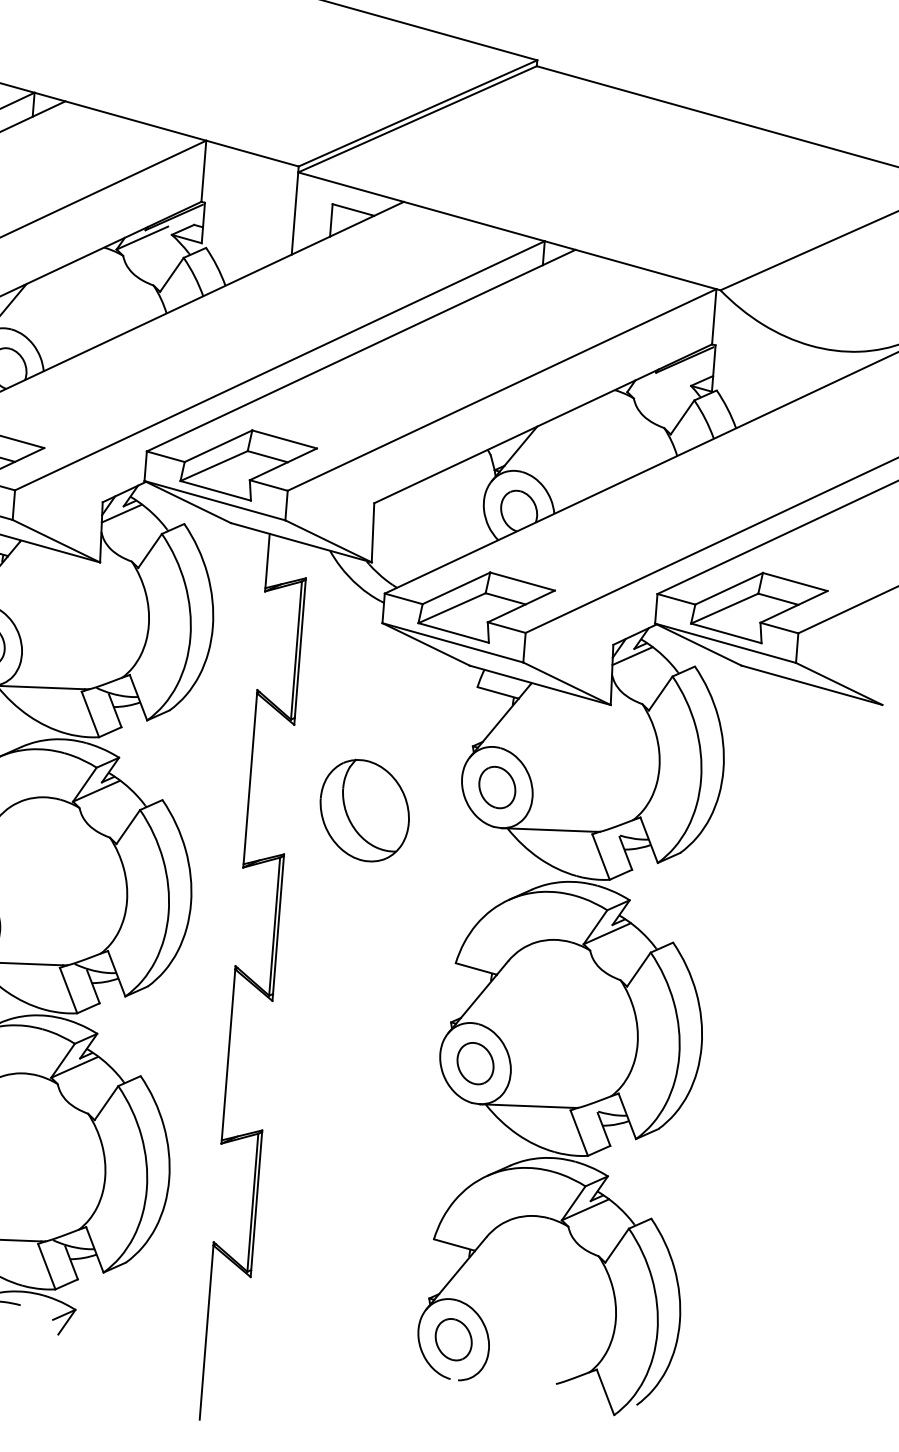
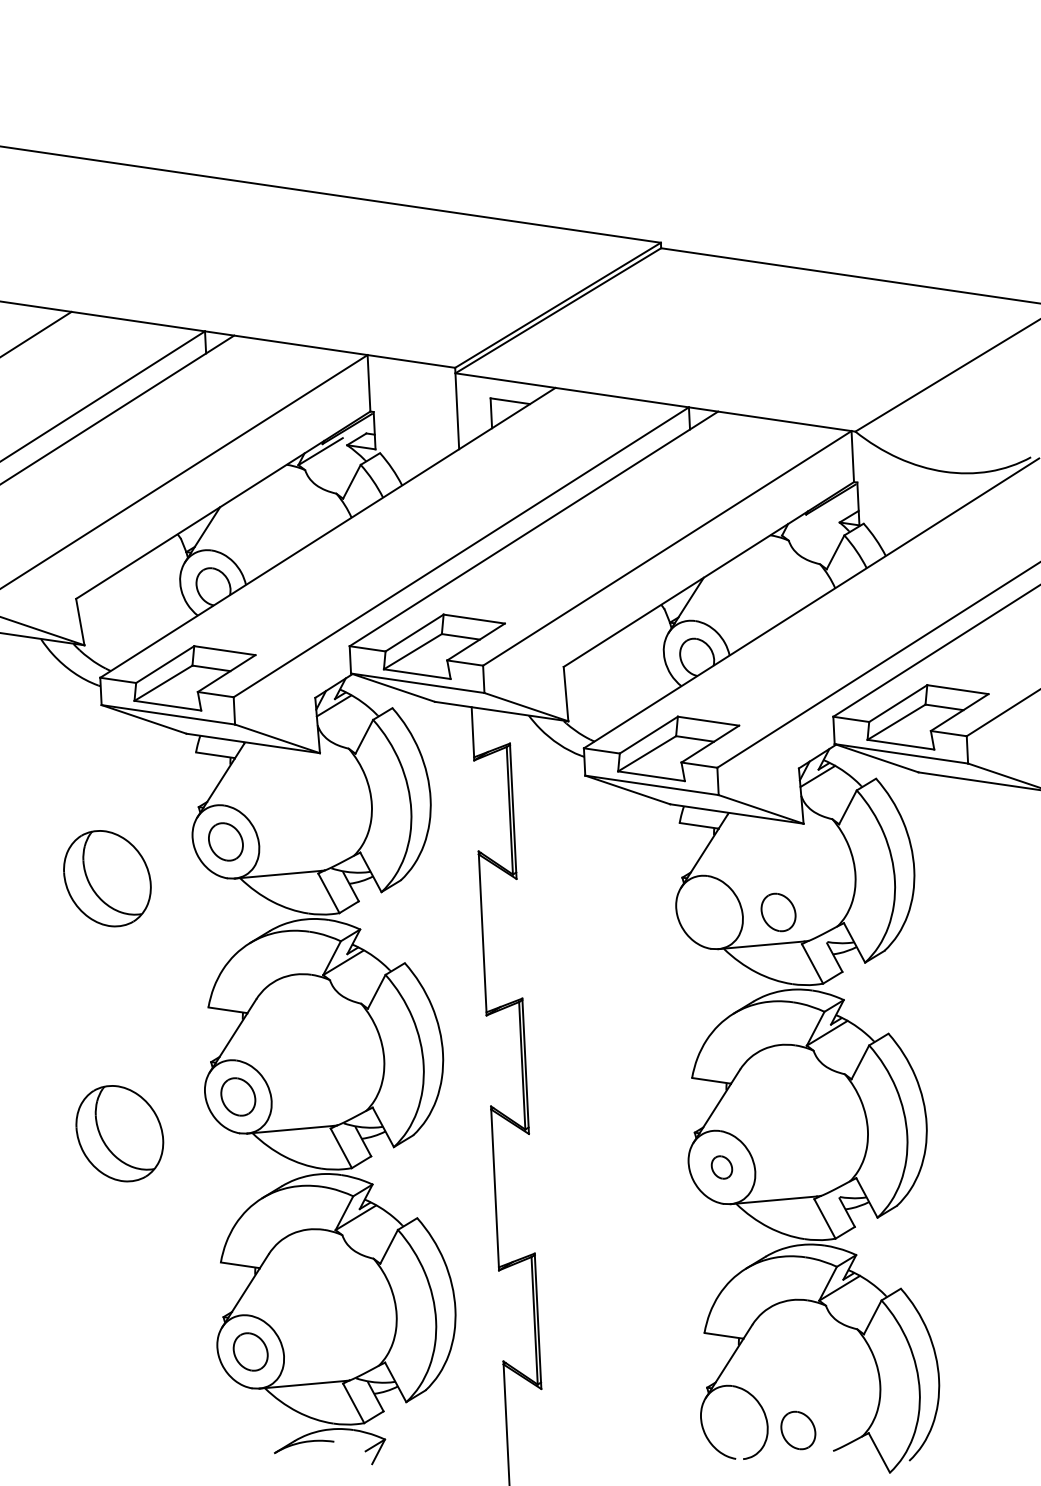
part: (497, 787) -> (778, 912), moved
part: (364, 809) -> (590, 948), removed
part: (475, 1063) -> (721, 1167), size x0.6
part: (453, 1339) -> (798, 1430), moved

